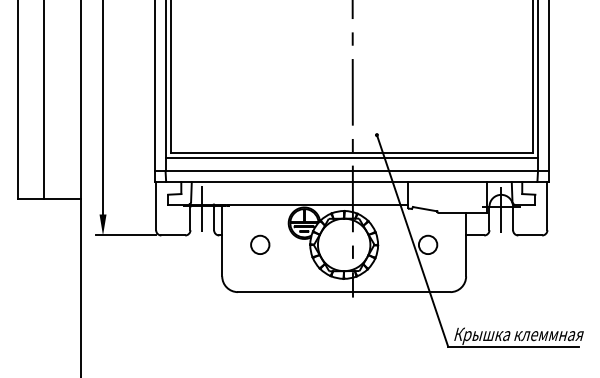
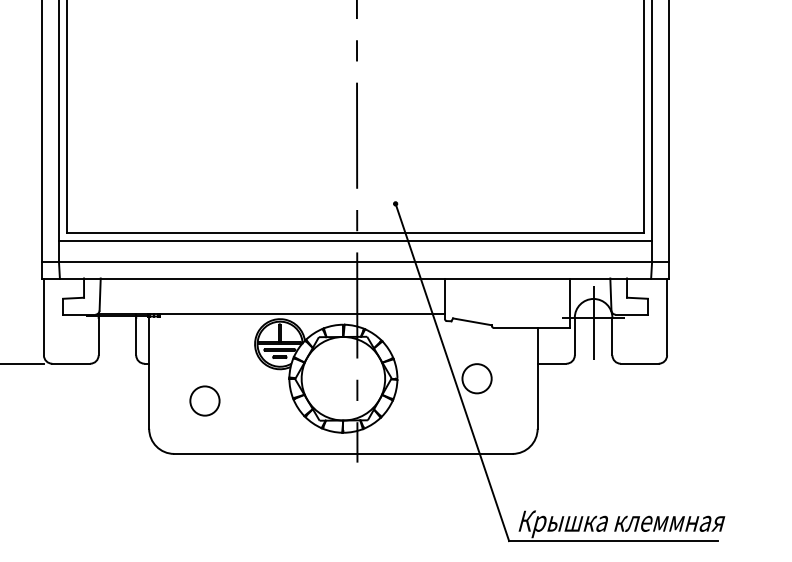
line: (202, 208) -> (117, 320), removed
circle: (260, 244) -> (205, 400), moved

